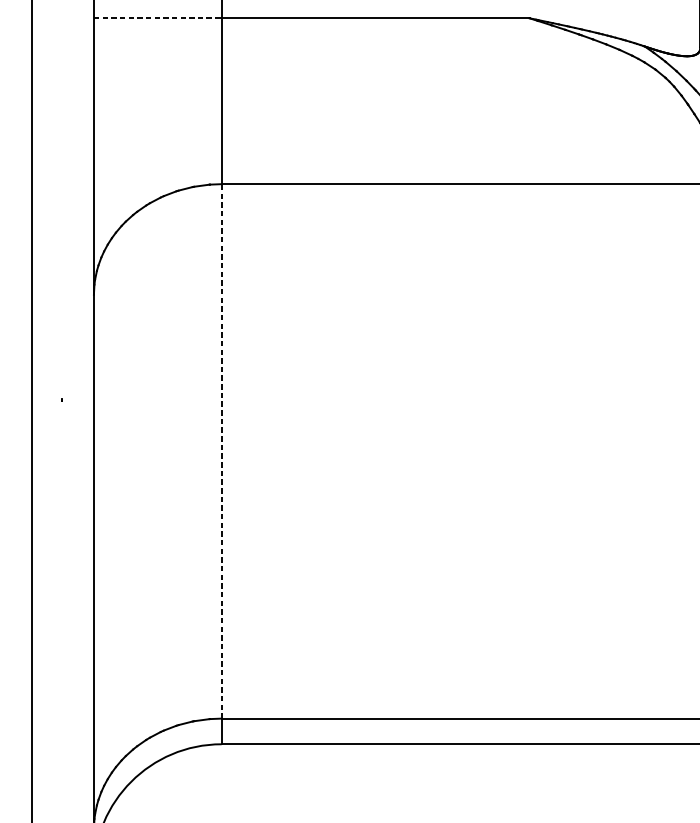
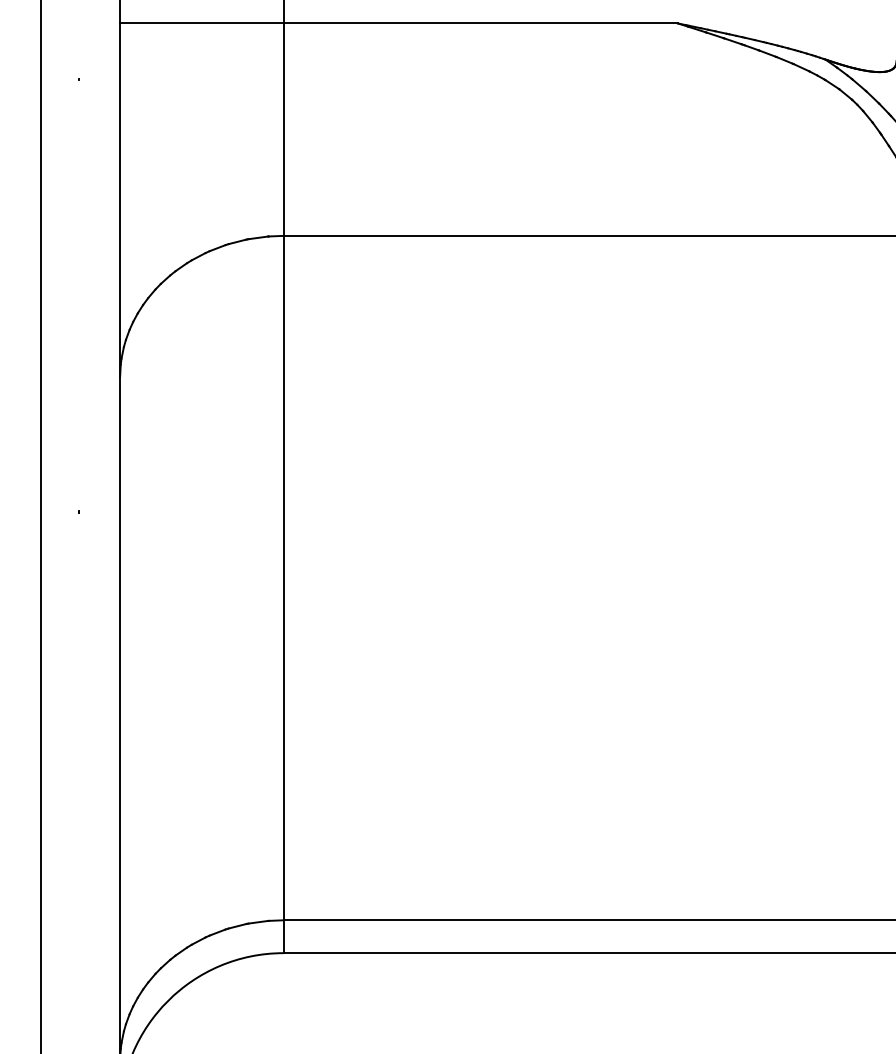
line: (157, 18) -> (201, 23), dashed -> solid
line: (221, 450) -> (283, 577), dashed -> solid

